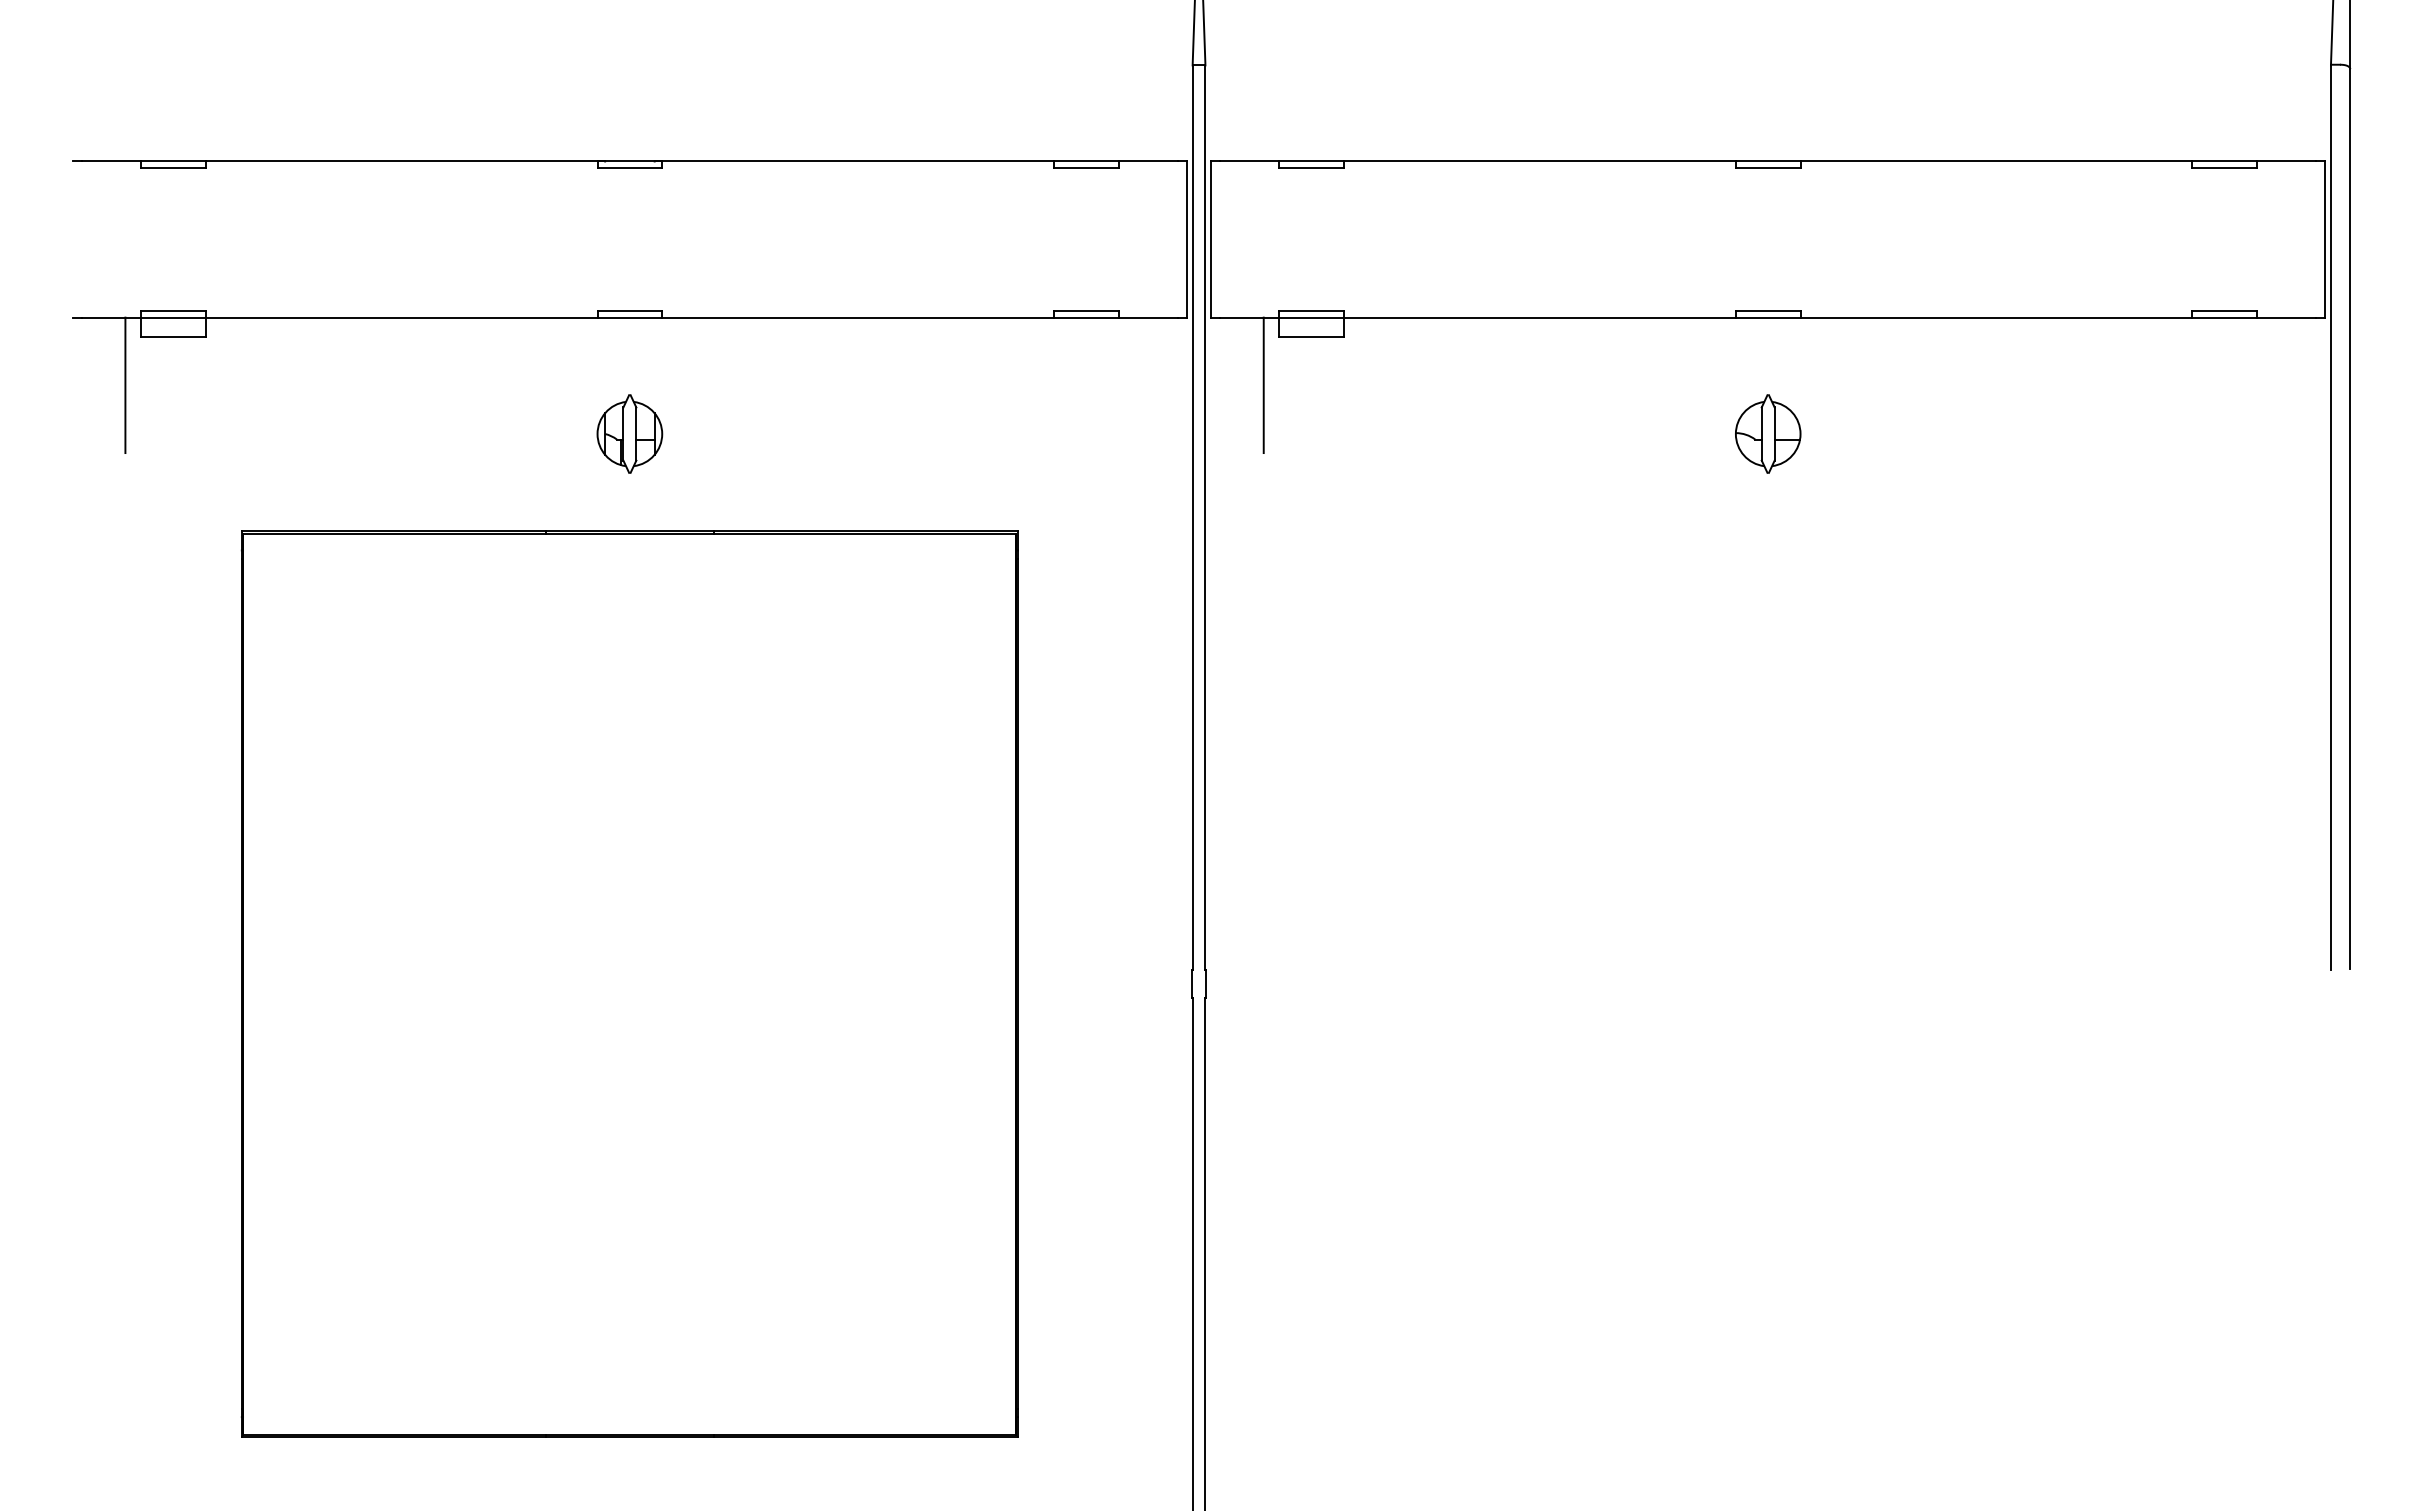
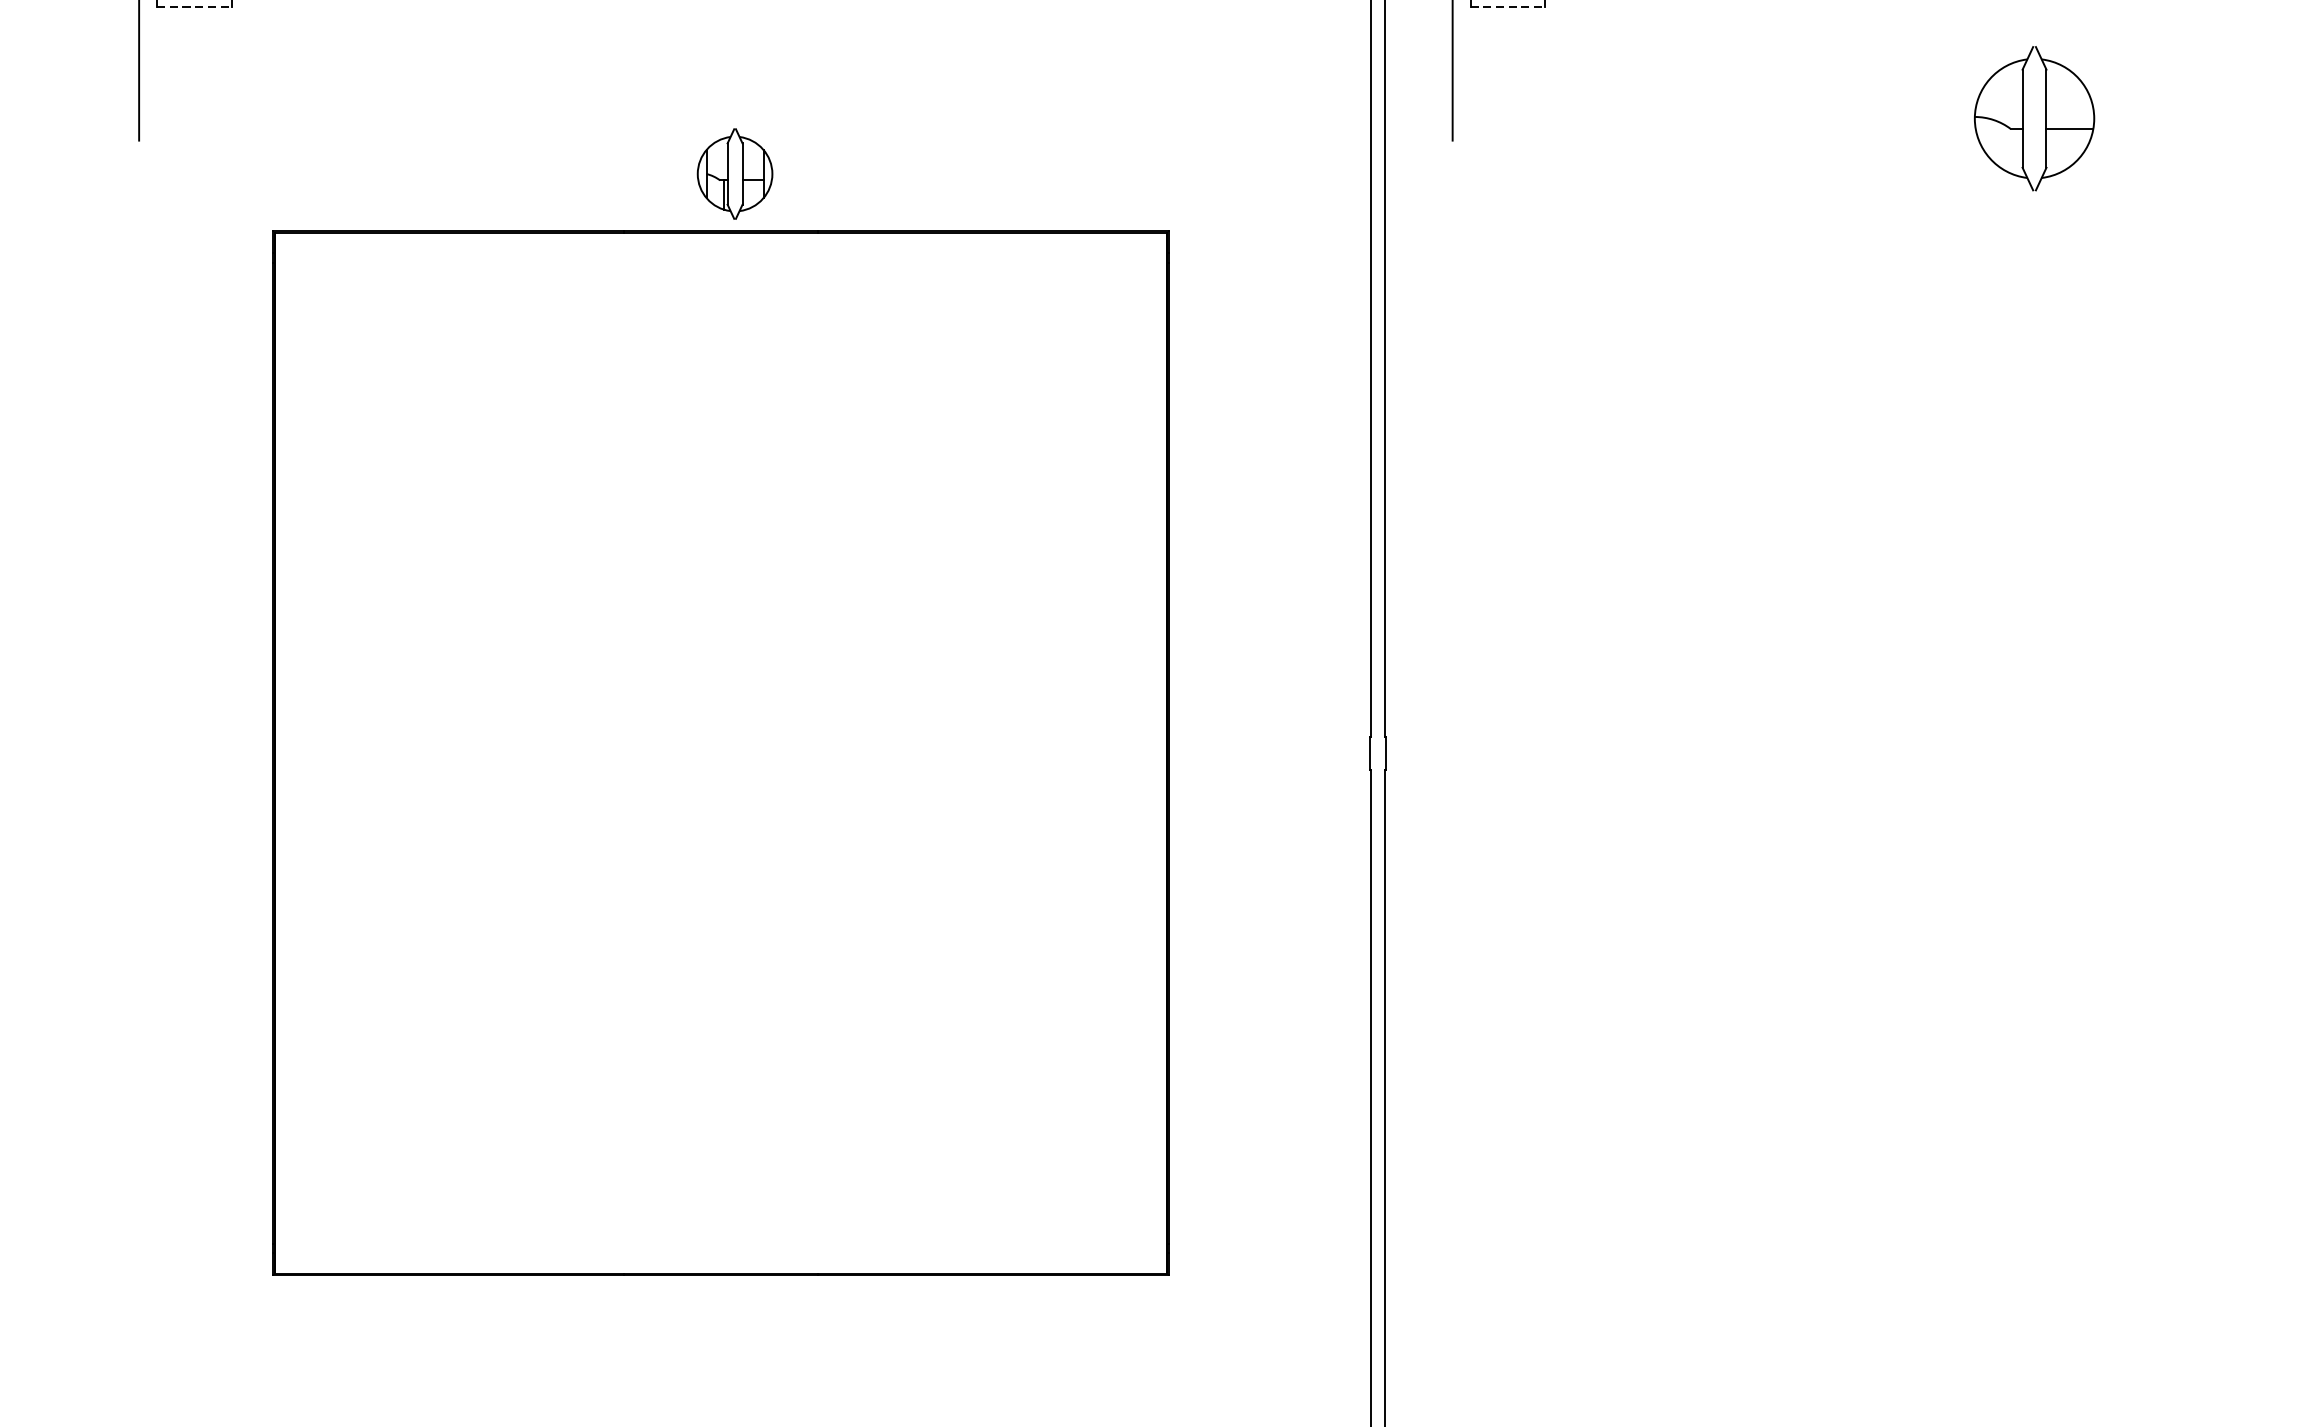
line: (173, 337) -> (194, 7), solid -> dashed
line: (1312, 337) -> (1508, 7), solid -> dashed
part: (629, 433) -> (734, 173), moved
part: (1768, 433) -> (2035, 118), size x1.6

